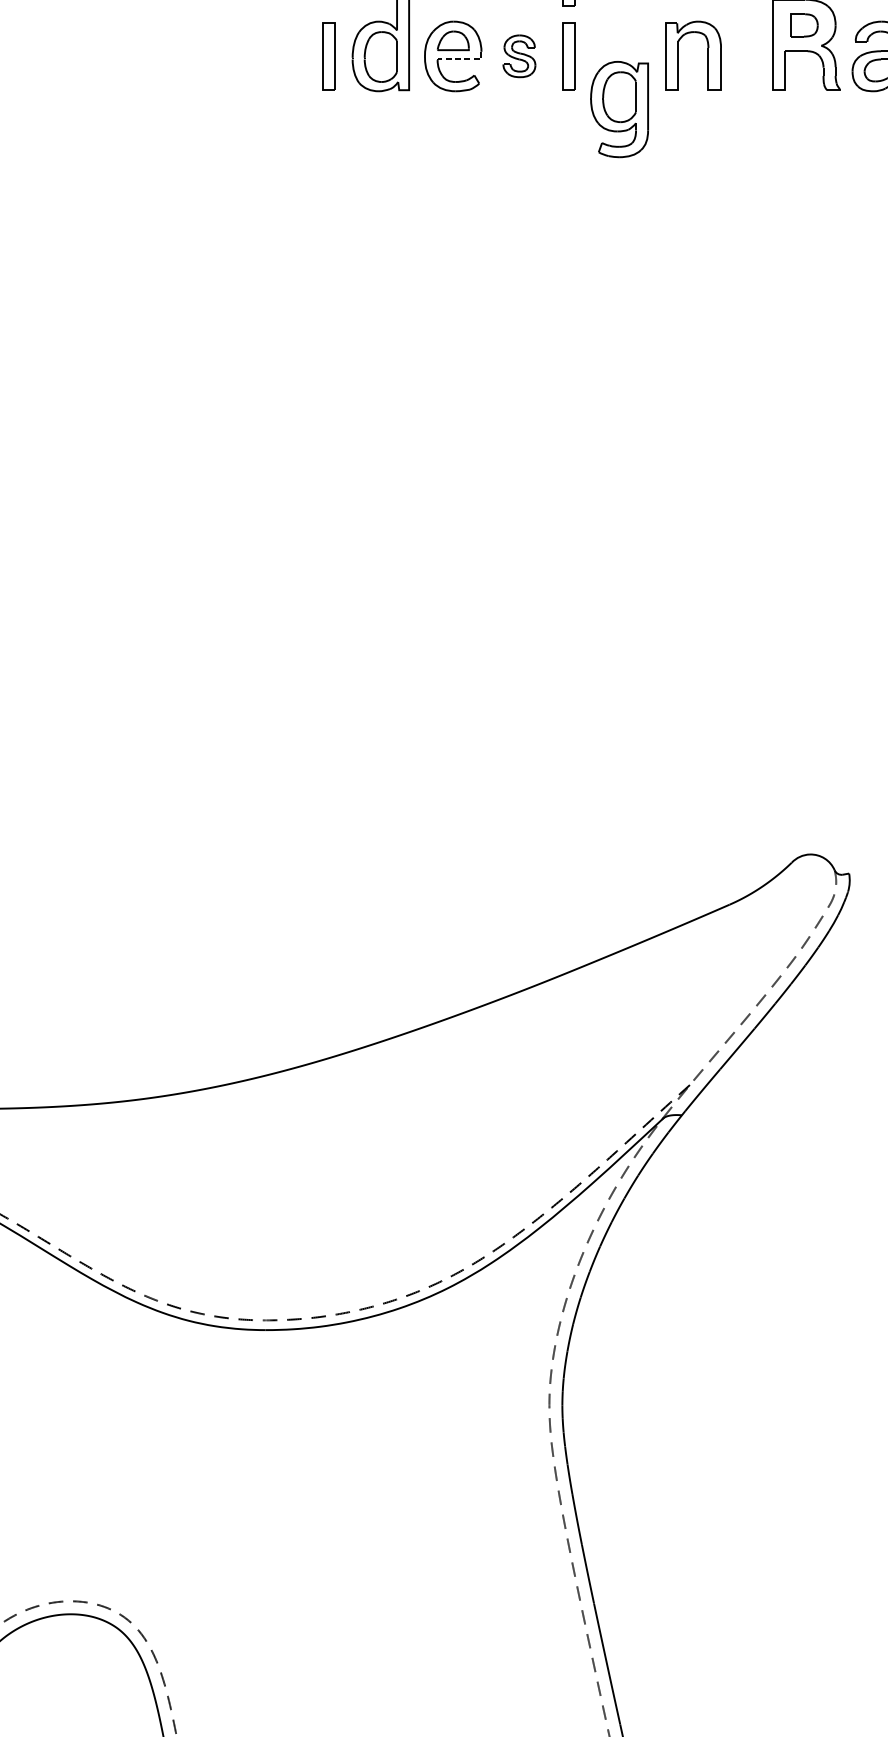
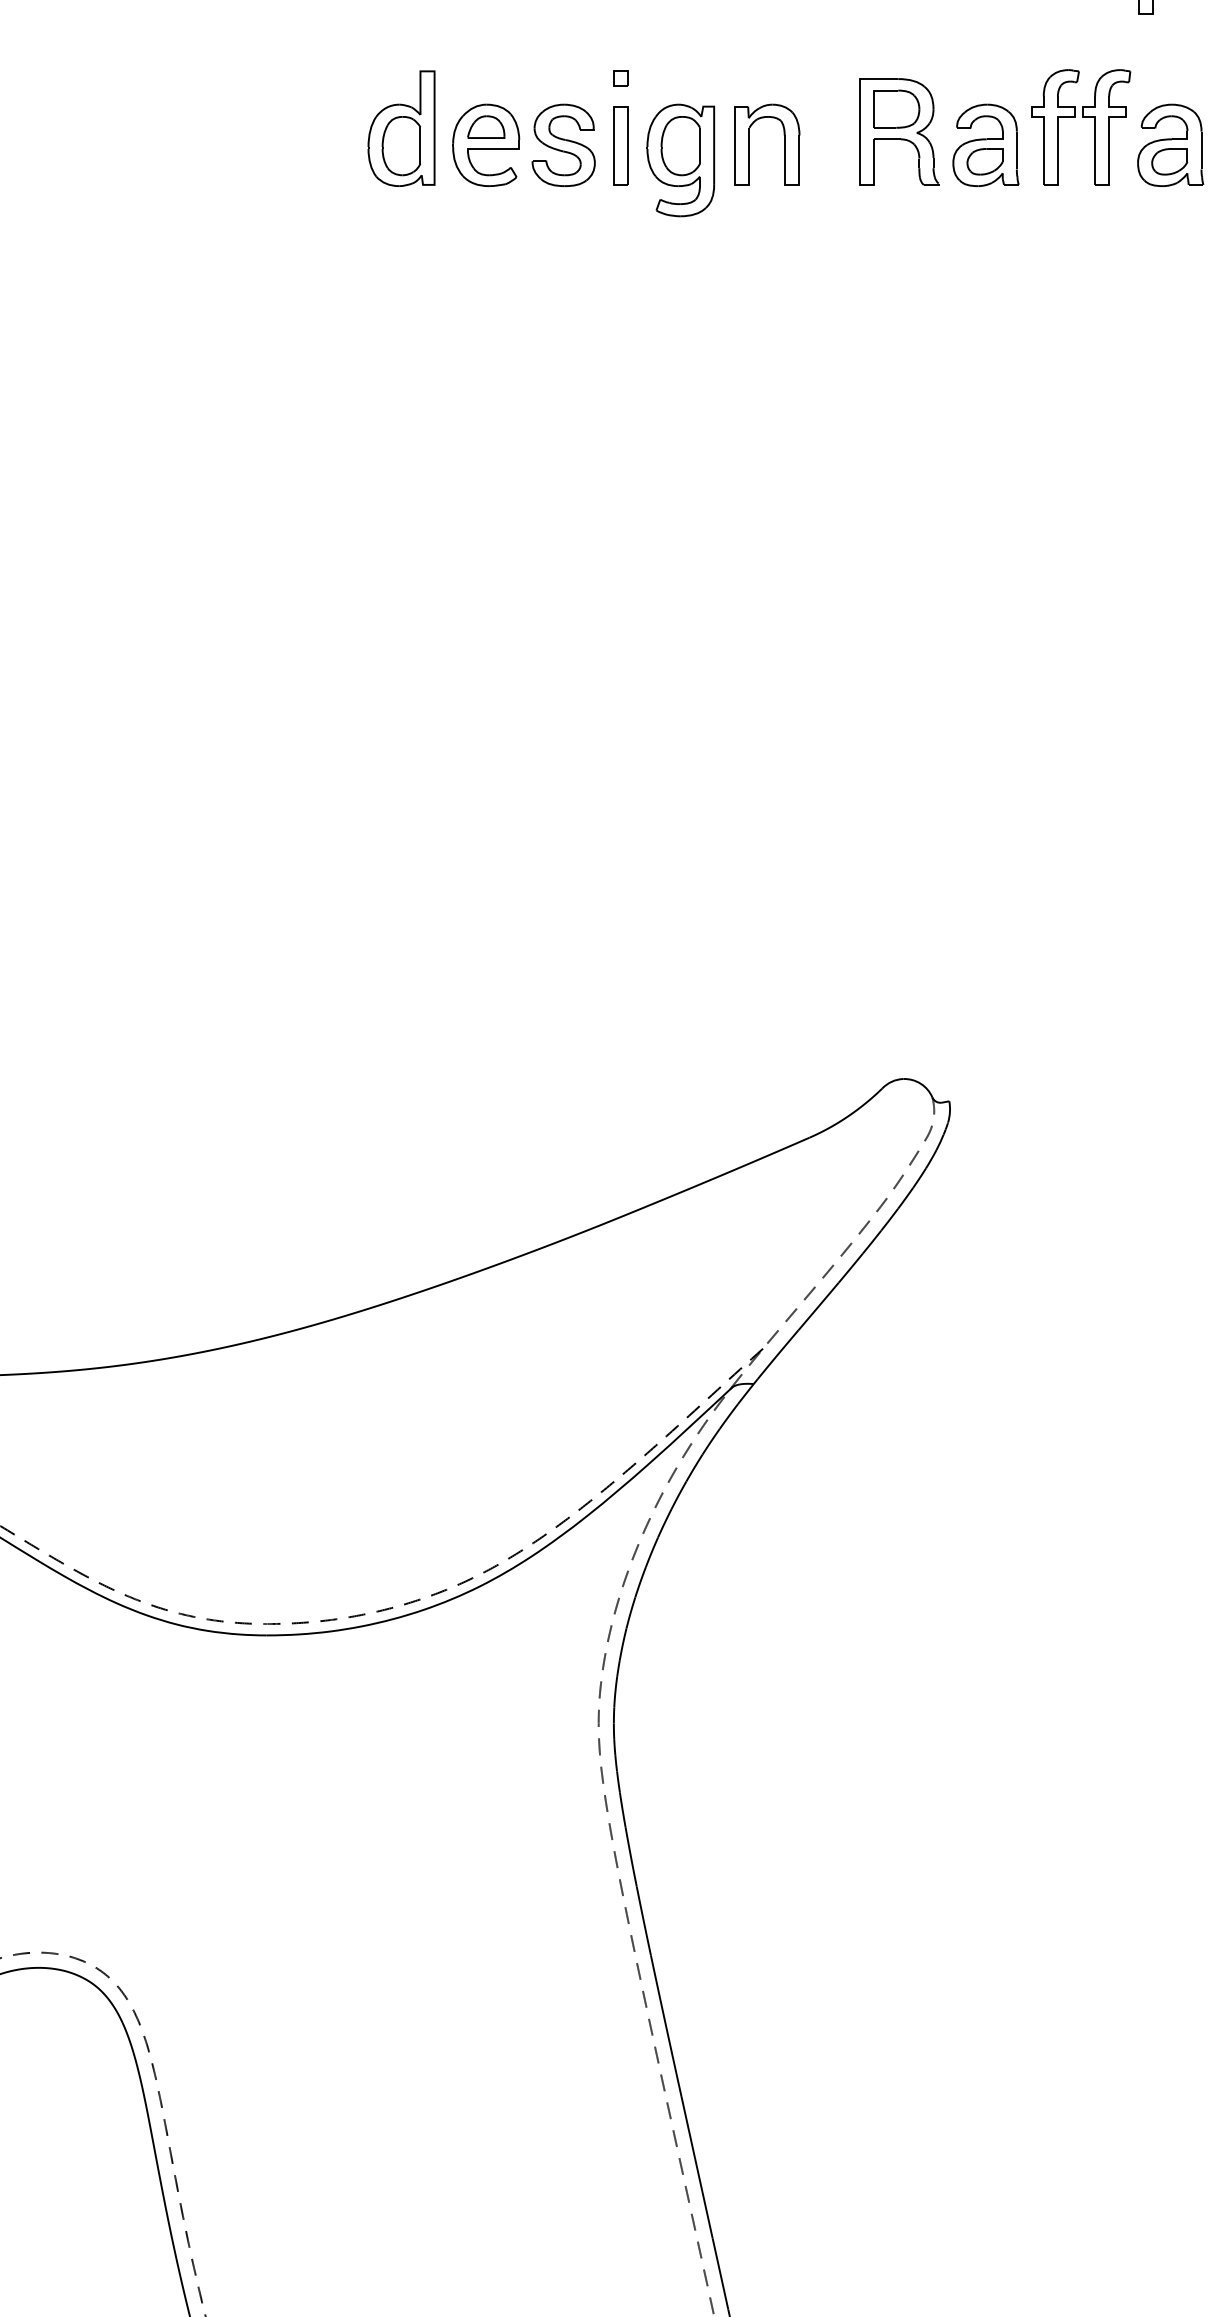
part: (803, 24) -> (896, 108), size x1.43
part: (519, 55) -> (563, 144), size x1.67
part: (328, 56) -> (340, 145), removed
line: (462, 59) -> (497, 148), dashed -> solid
part: (619, 109) -> (680, 160), moved

